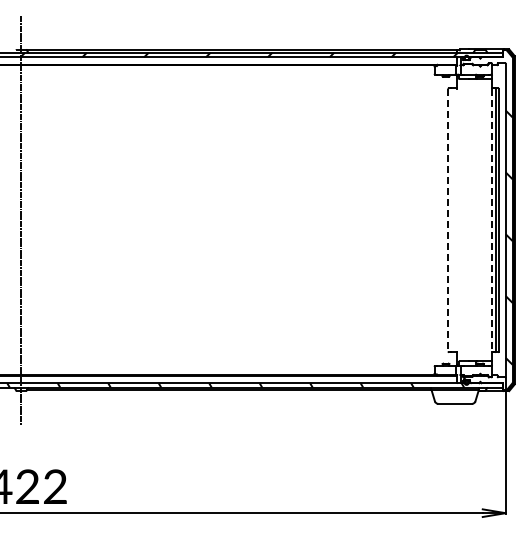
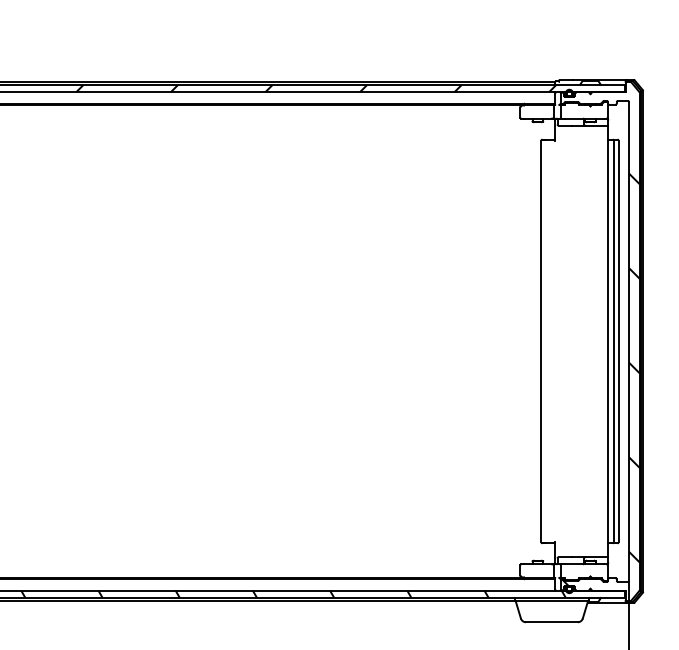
line: (448, 220) -> (541, 341), dashed -> solid
line: (491, 220) -> (607, 341), dashed -> solid

